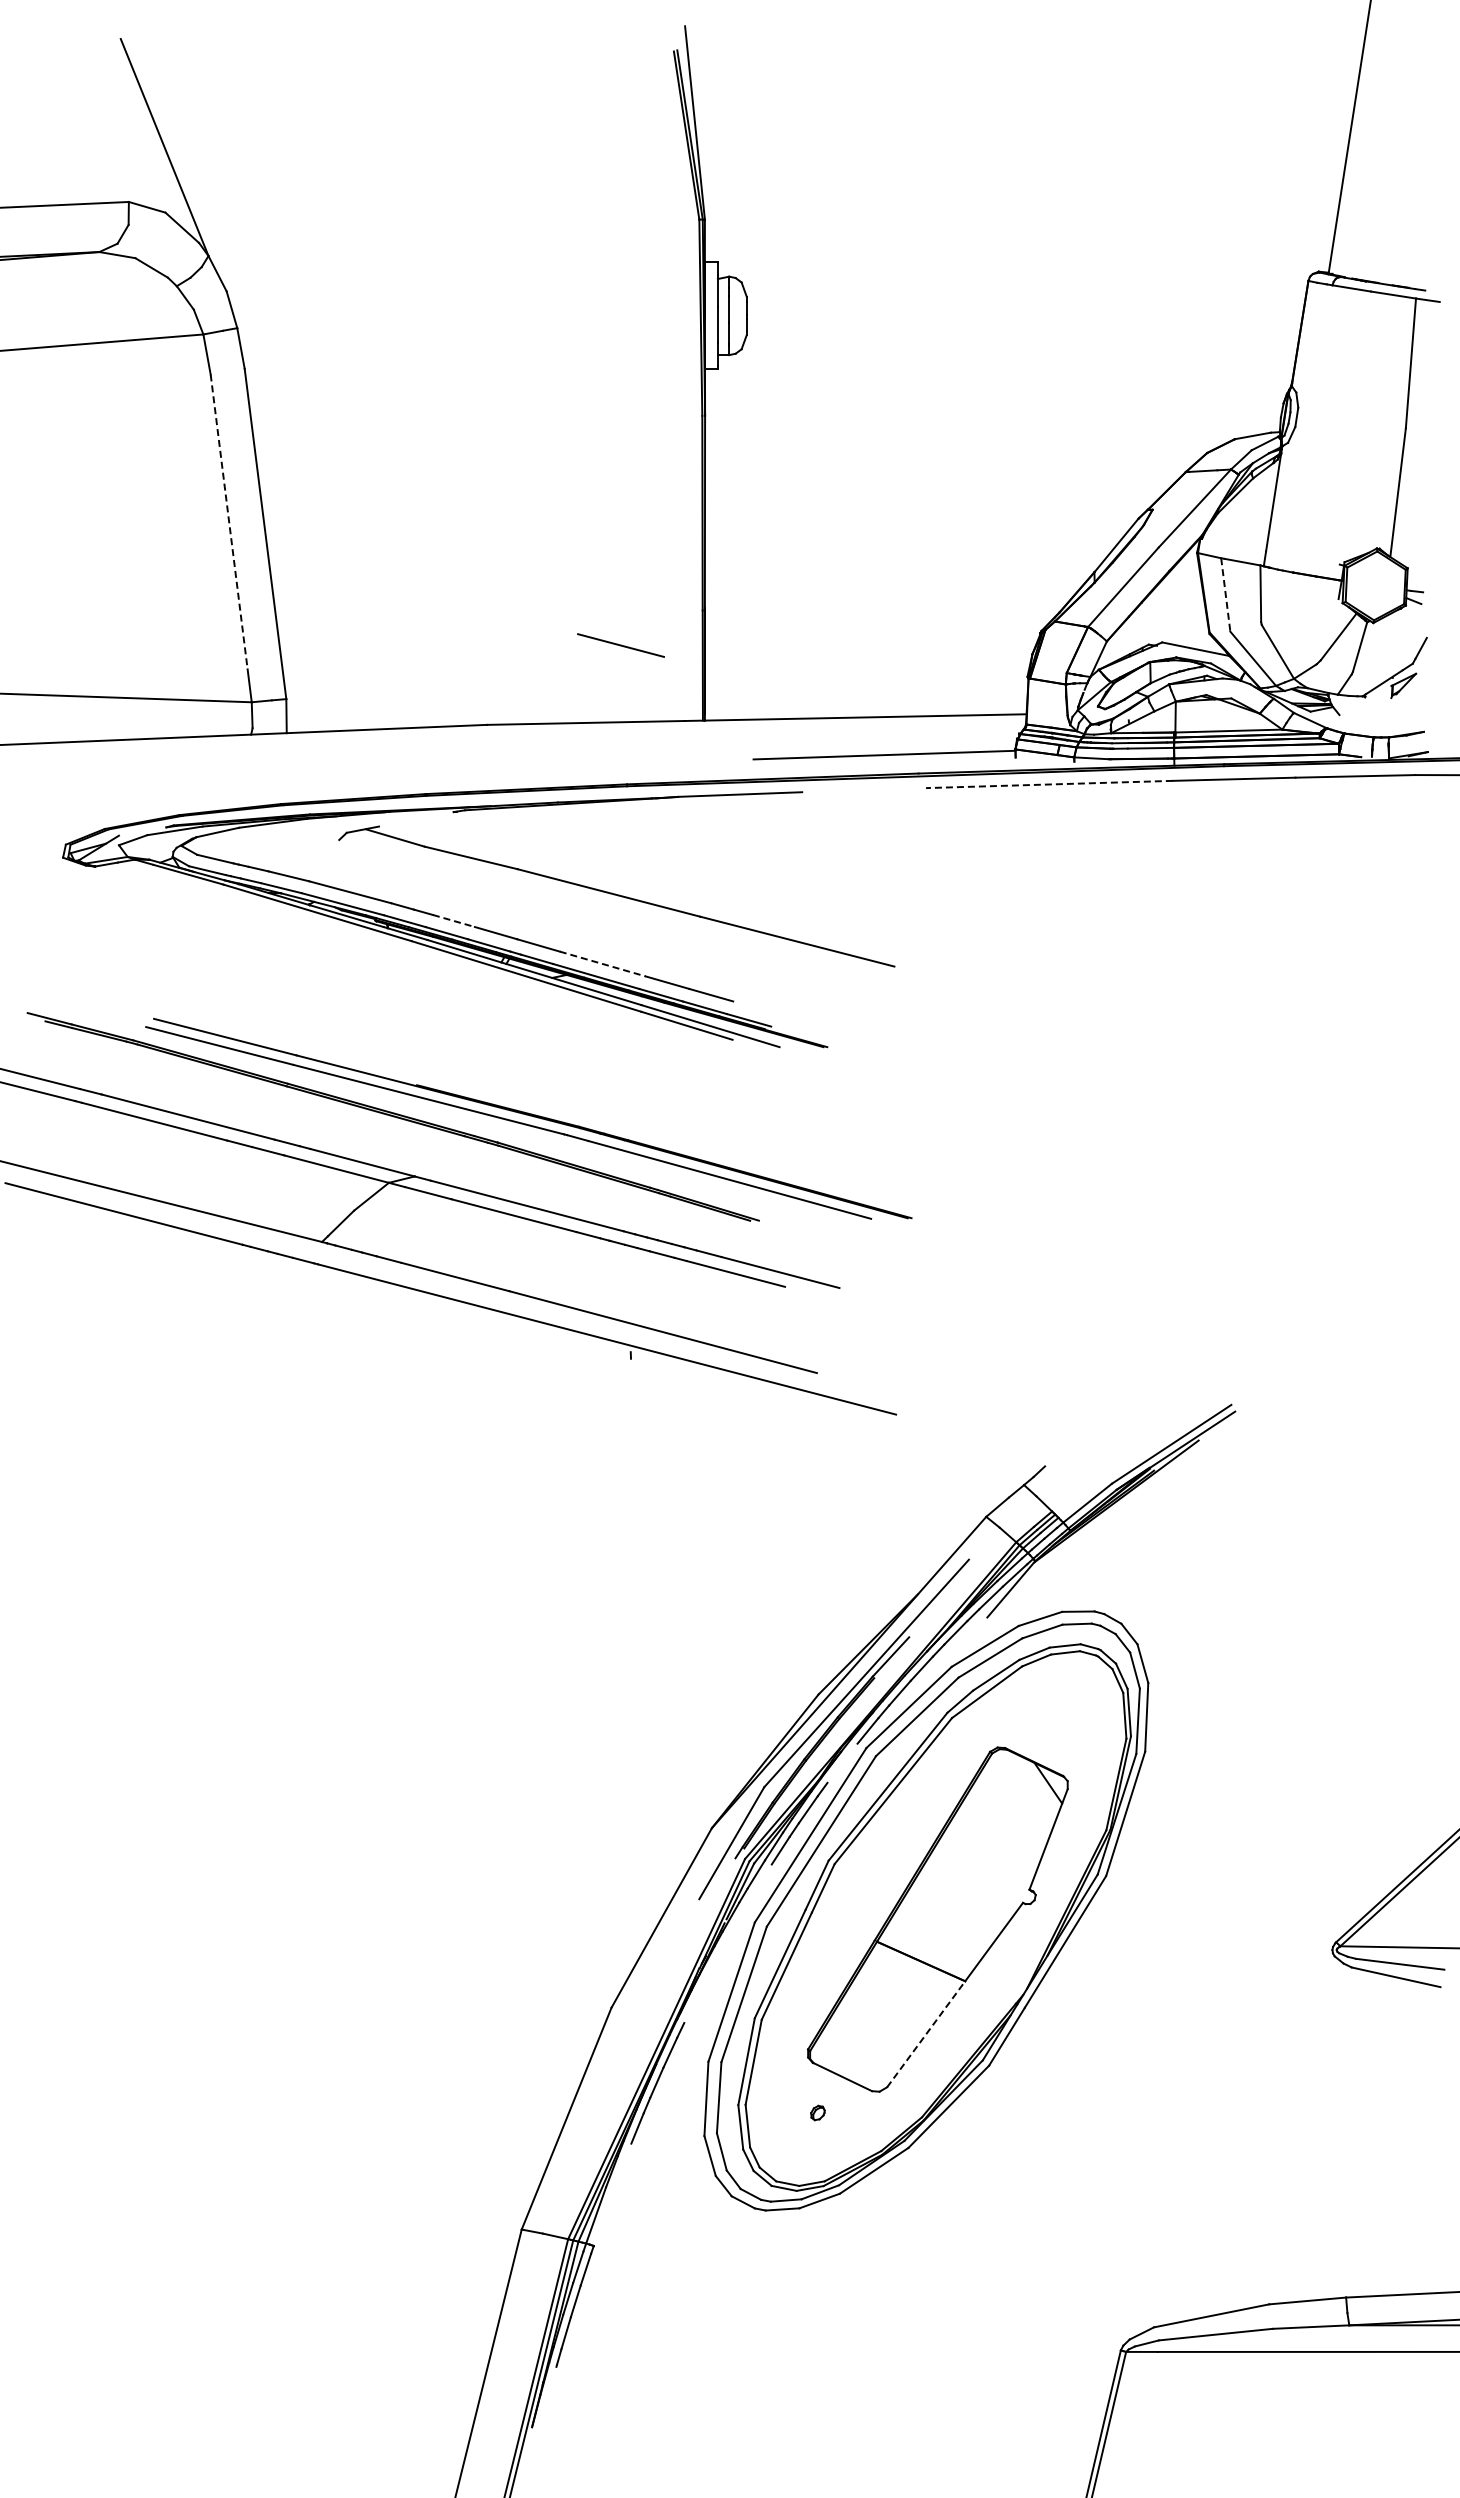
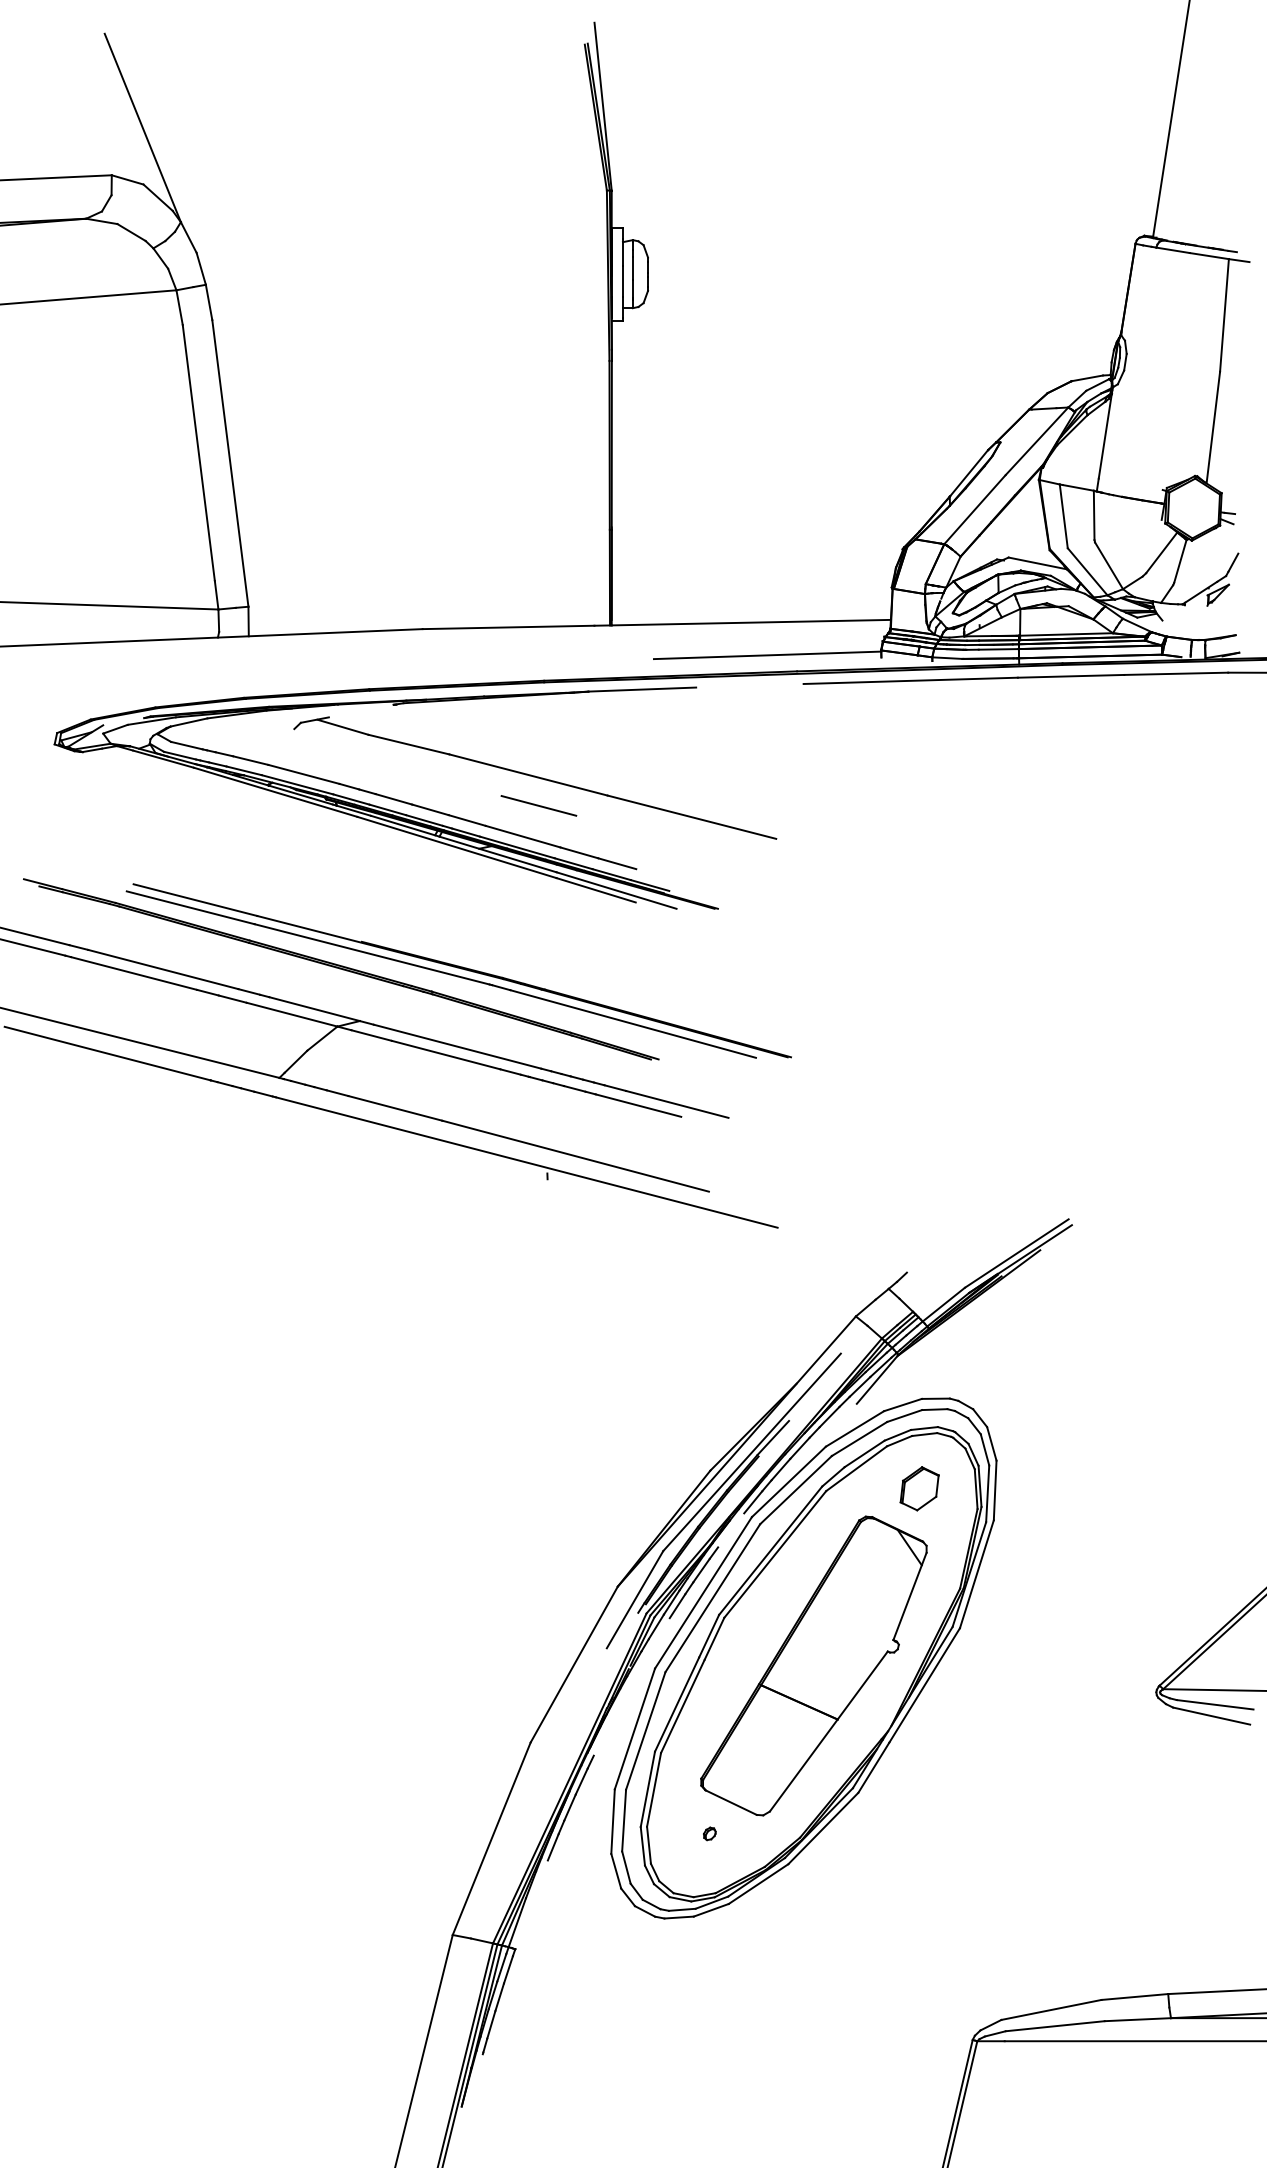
line: (229, 521) -> (199, 452), dashed -> solid
line: (1225, 594) -> (1063, 515), dashed -> solid
line: (620, 645) -> (538, 805), moved
line: (1048, 784) -> (909, 680), dashed -> solid
line: (453, 920) -> (393, 798), dashed -> solid
line: (602, 964) -> (522, 837), dashed -> solid
part: (1059, 1715) -> (919, 1488), added
line: (926, 2034) -> (804, 1765), dashed -> solid

